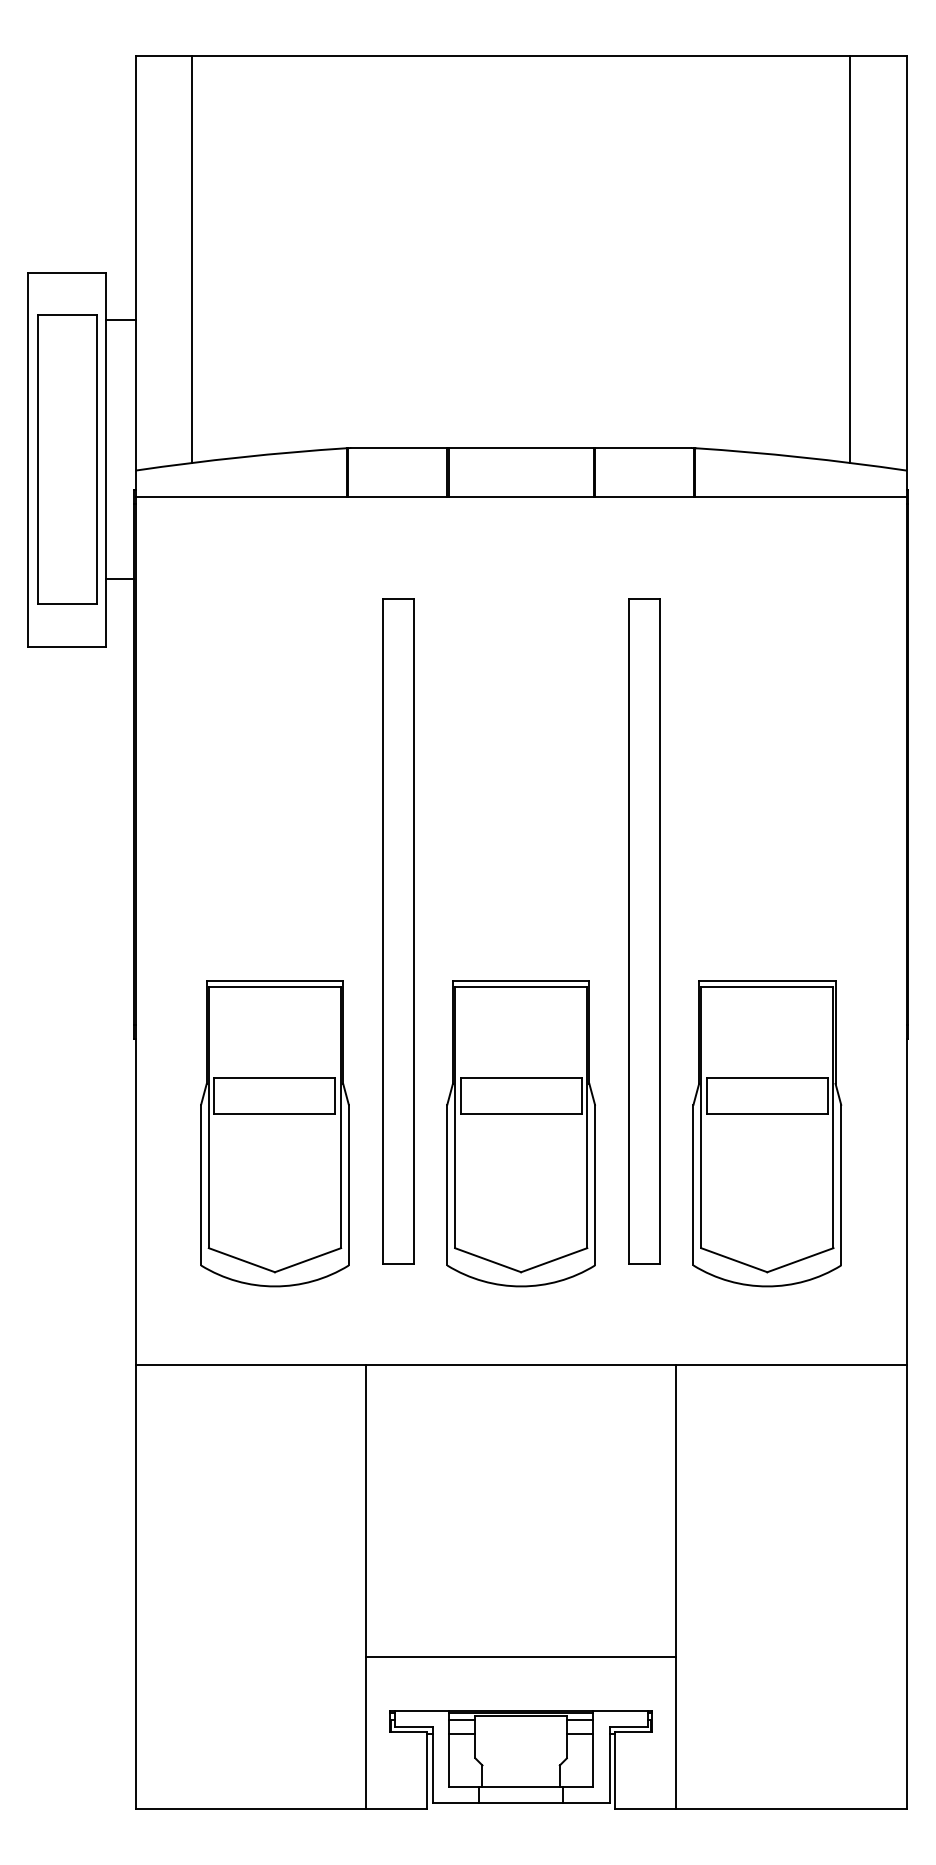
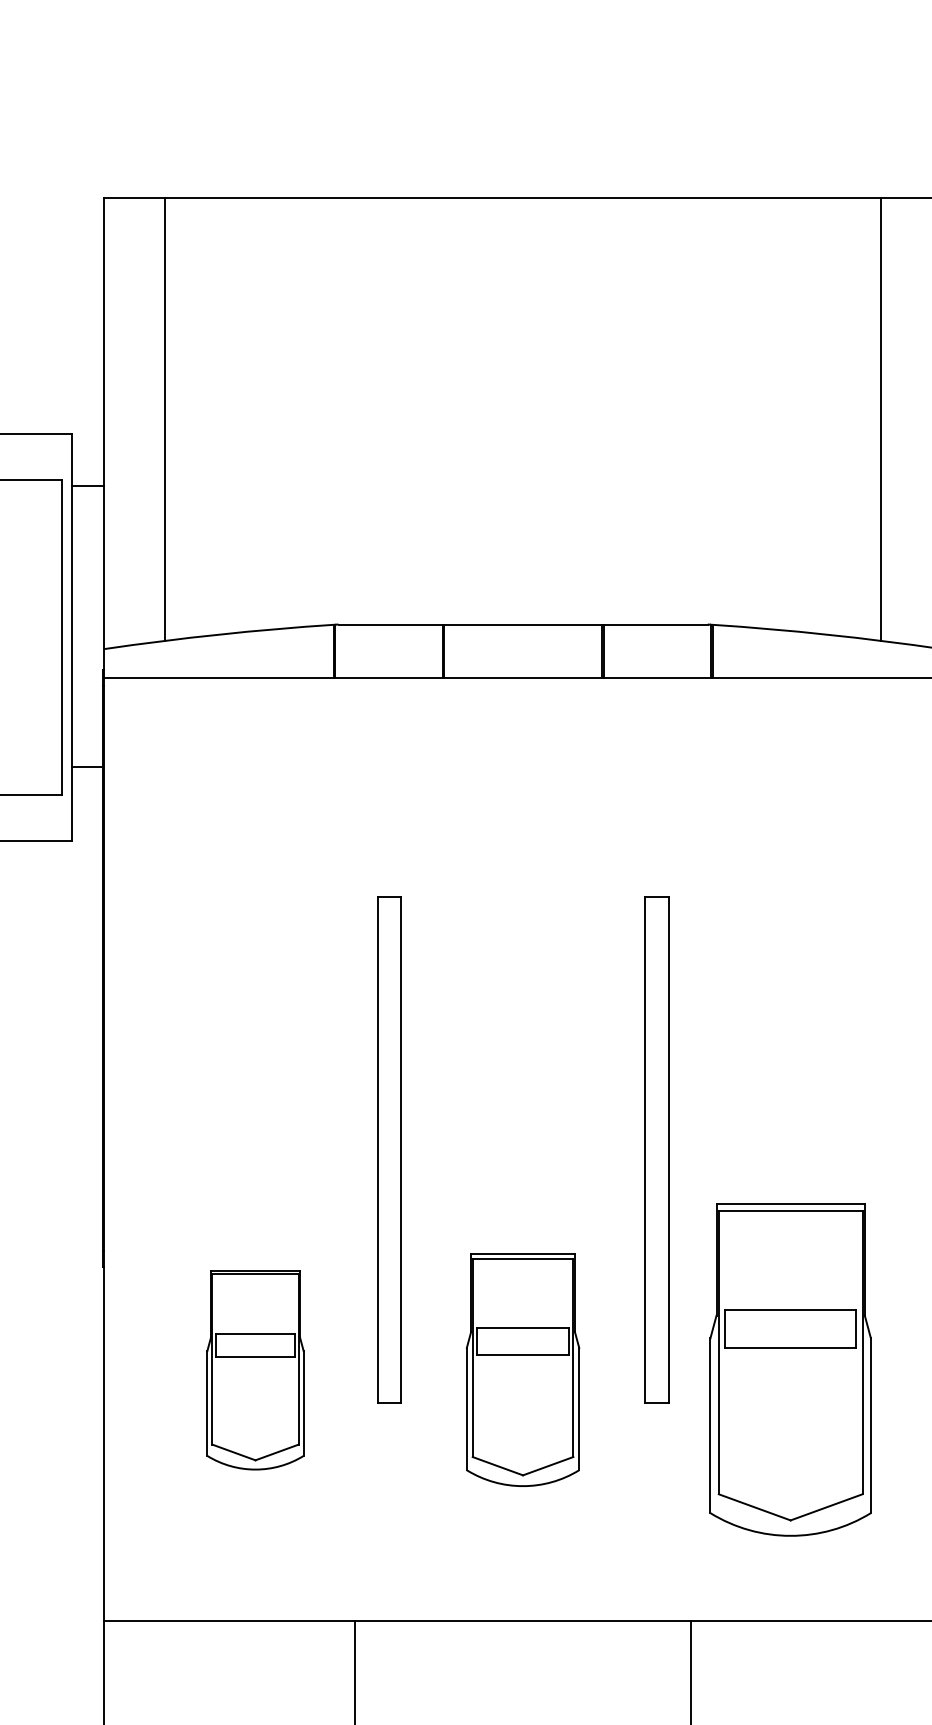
part: (398, 931) -> (389, 1150), size x0.7
part: (644, 931) -> (657, 1150), size x0.7
part: (274, 1133) -> (255, 1369), size x0.6
part: (520, 1133) -> (522, 1369), size x0.7

